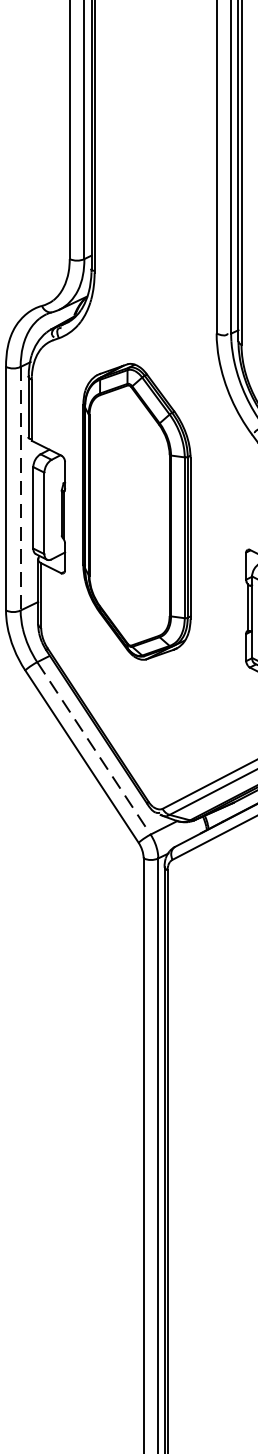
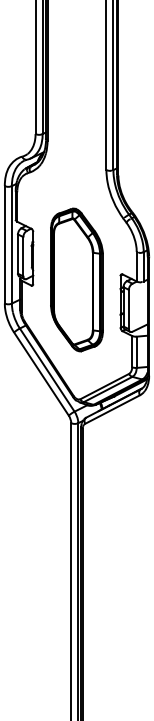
line: (19, 487) -> (11, 244), dashed -> solid
part: (135, 510) -> (76, 279), moved
line: (94, 749) -> (47, 370), dashed -> solid

